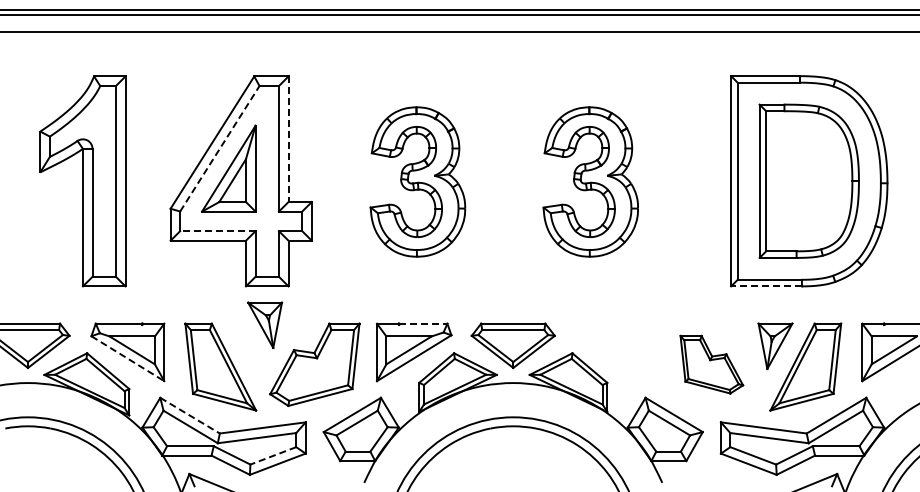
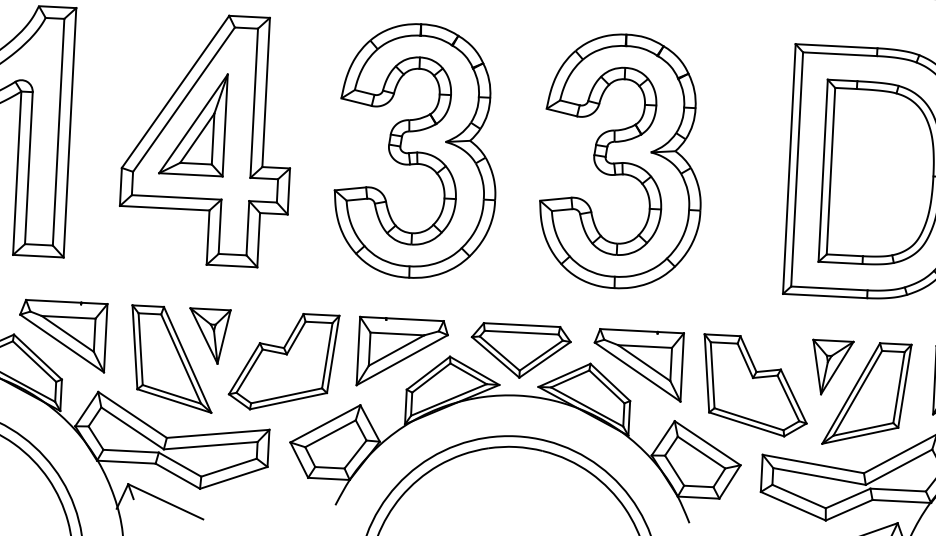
line: (288, 139) -> (266, 92), dashed -> solid
line: (220, 148) -> (184, 99), dashed -> solid
part: (417, 181) -> (416, 150), size x1.43
part: (590, 181) -> (622, 160), size x1.43
line: (217, 231) -> (176, 197), dashed -> solid
line: (766, 286) -> (825, 296), dashed -> solid
line: (423, 323) -> (415, 319), dashed -> solid
part: (265, 324) -> (209, 335), moved
part: (612, 352) -> (638, 365), added
line: (127, 358) -> (61, 343), dashed -> solid
part: (711, 364) -> (755, 385), size x1.43
line: (190, 415) -> (133, 414), dashed -> solid
line: (273, 455) -> (229, 467), dashed -> solid

